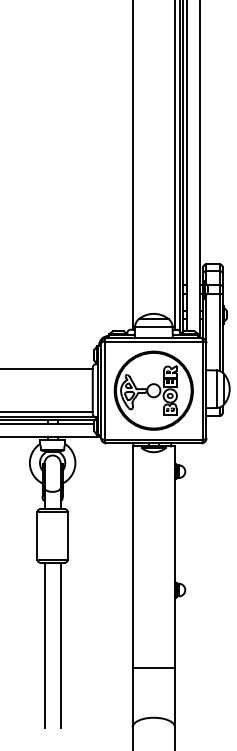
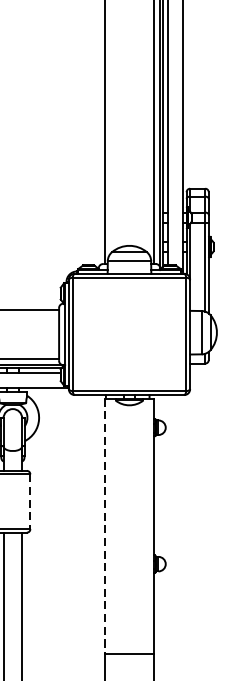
part: (153, 390) -> (129, 334), removed
line: (67, 535) -> (30, 501), solid -> dashed
line: (132, 557) -> (104, 526), solid -> dashed

